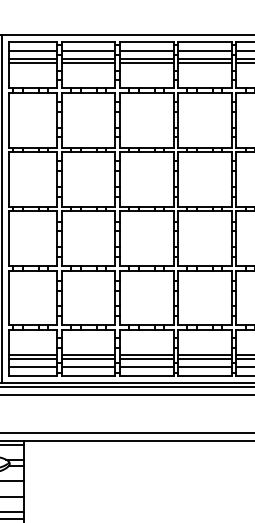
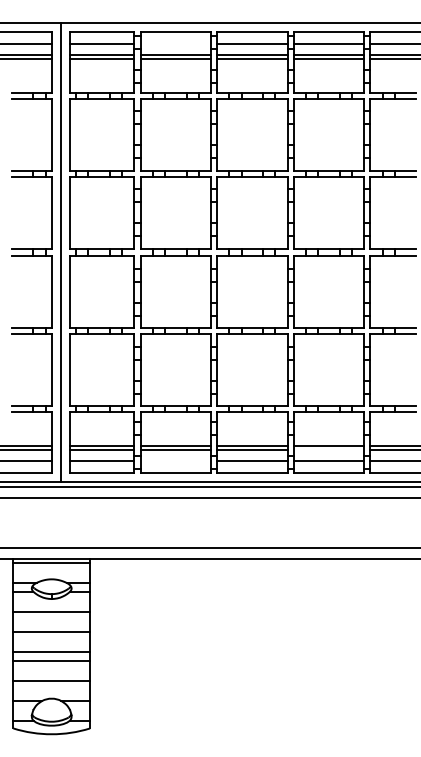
line: (88, 50) -> (175, 43), removed
line: (204, 359) -> (328, 450), removed
line: (88, 367) -> (175, 461), removed

